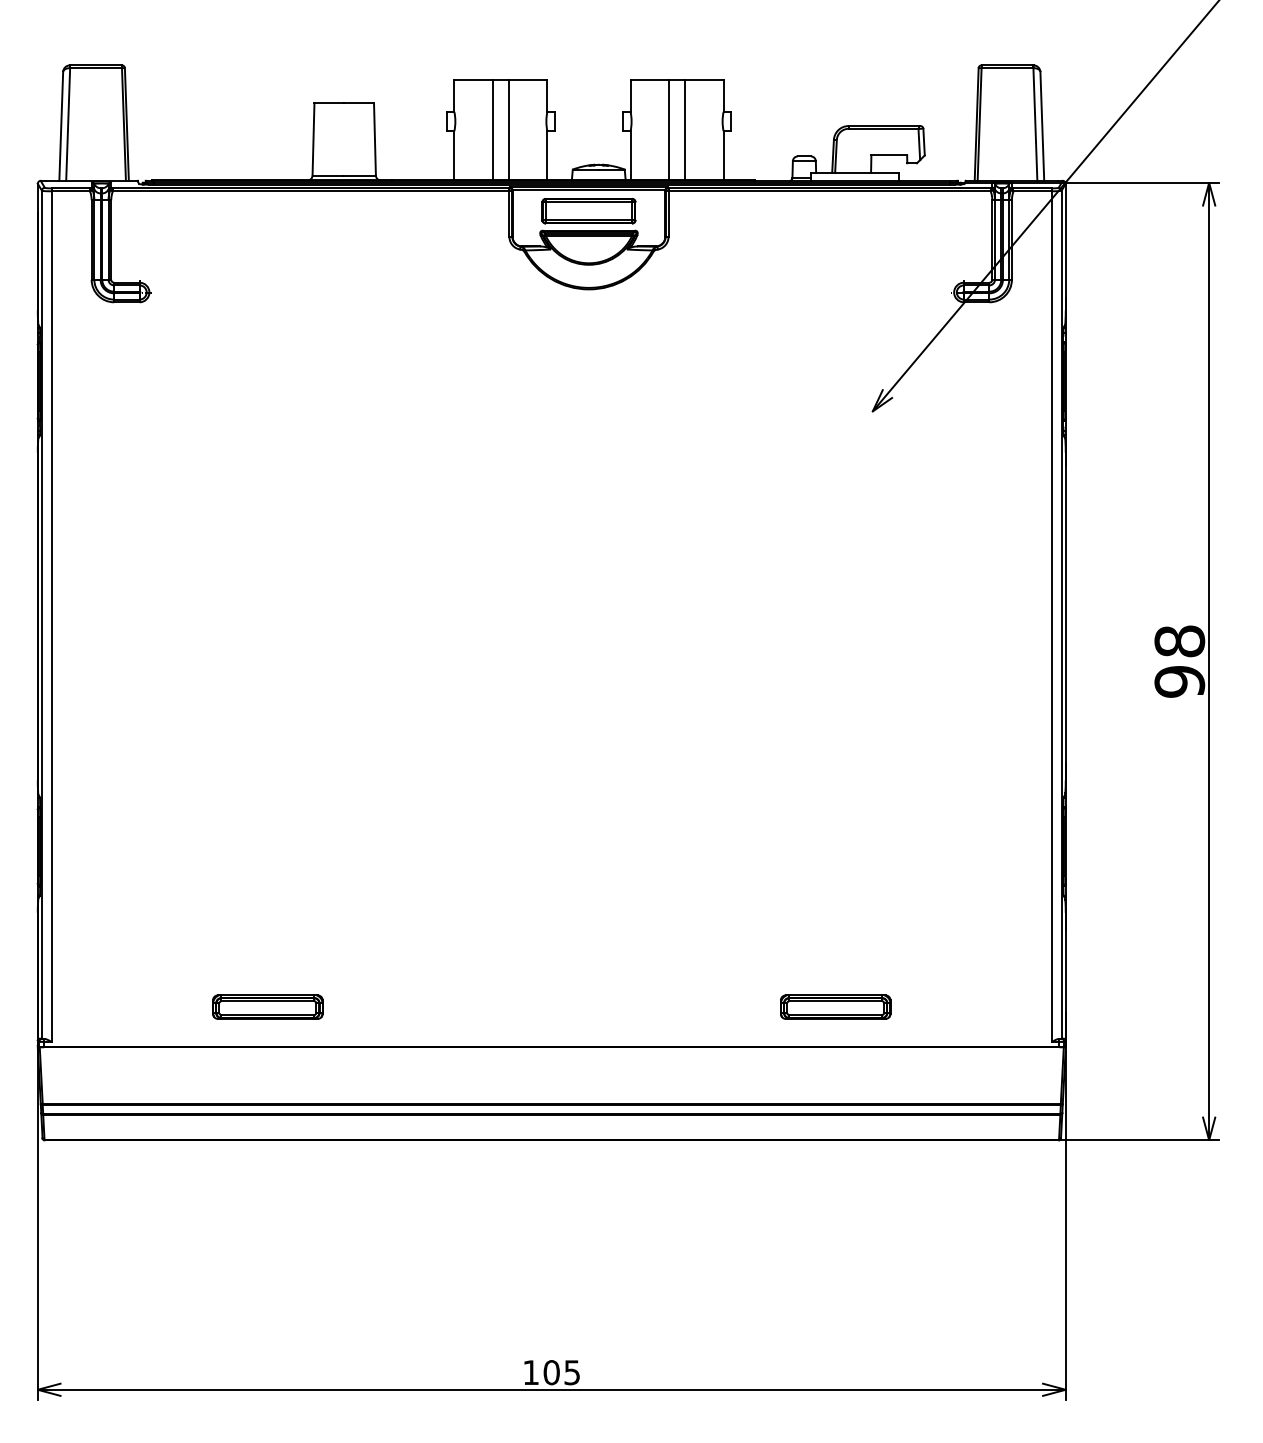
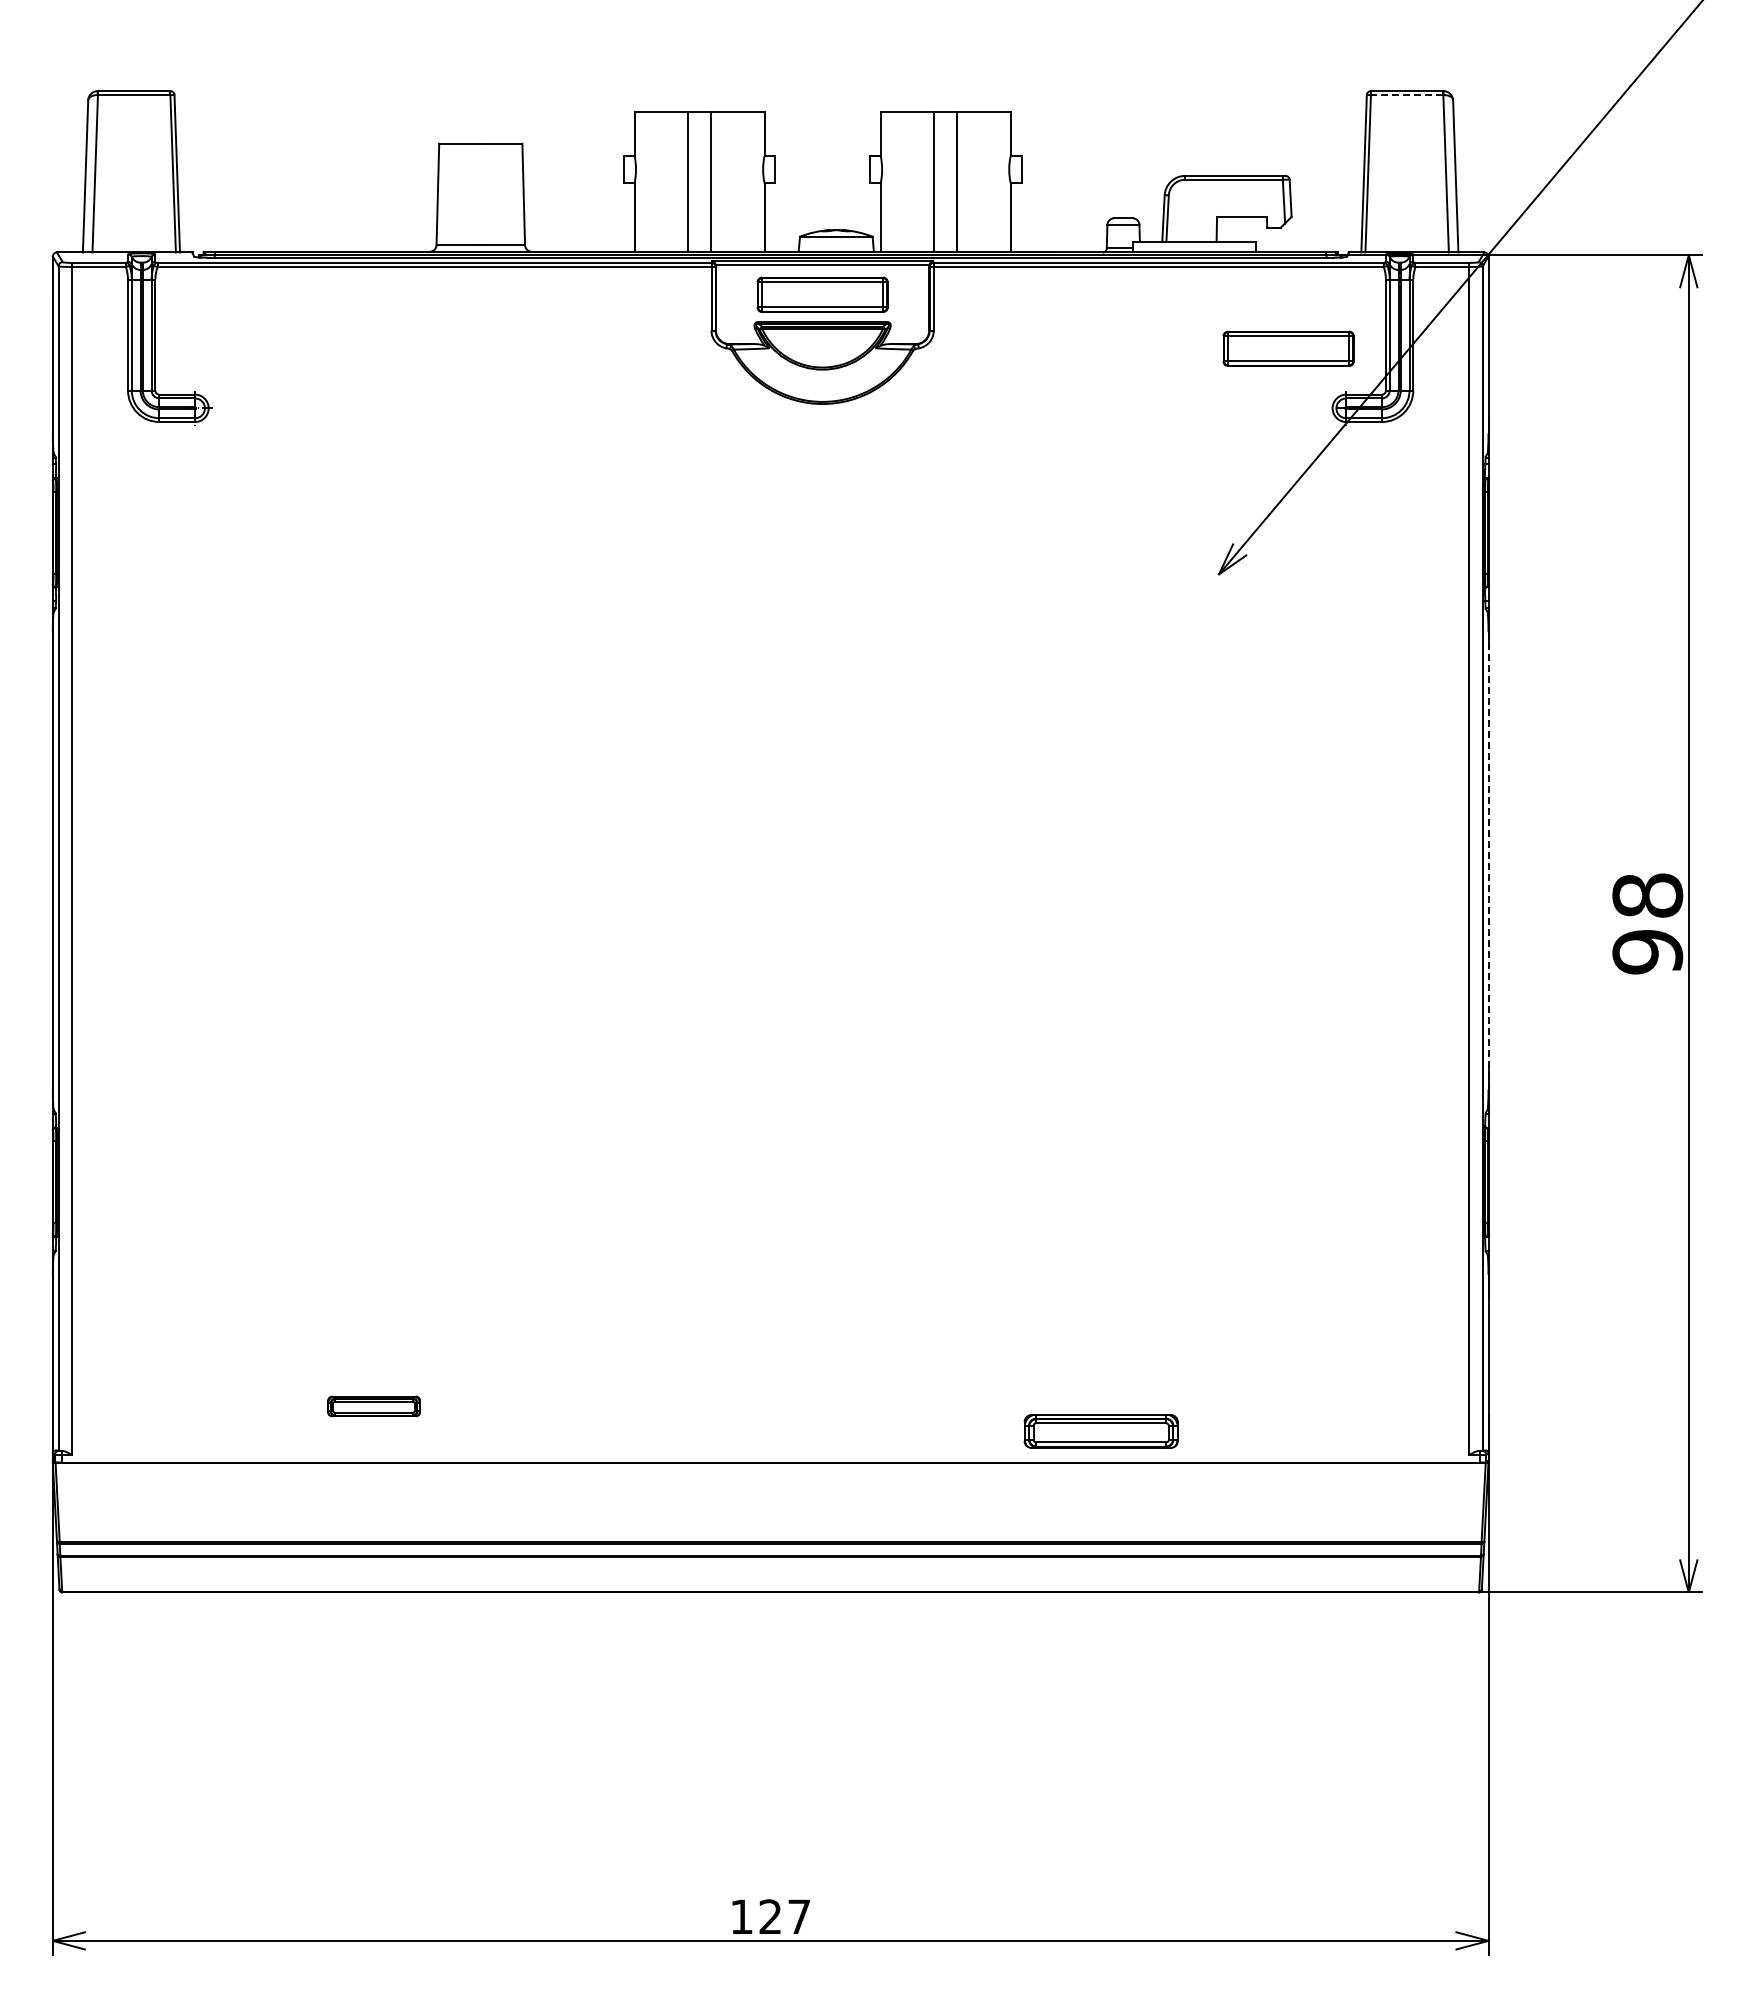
line: (1007, 68) -> (1406, 95), solid -> dashed
part: (922, 249) -> (1288, 348), added
line: (1065, 616) -> (1488, 860), solid -> dashed
part: (267, 1007) -> (373, 1406), size x0.6
part: (835, 1007) -> (1100, 1431), moved
text: (561, 1372) -> (784, 1916), 105 -> 127

